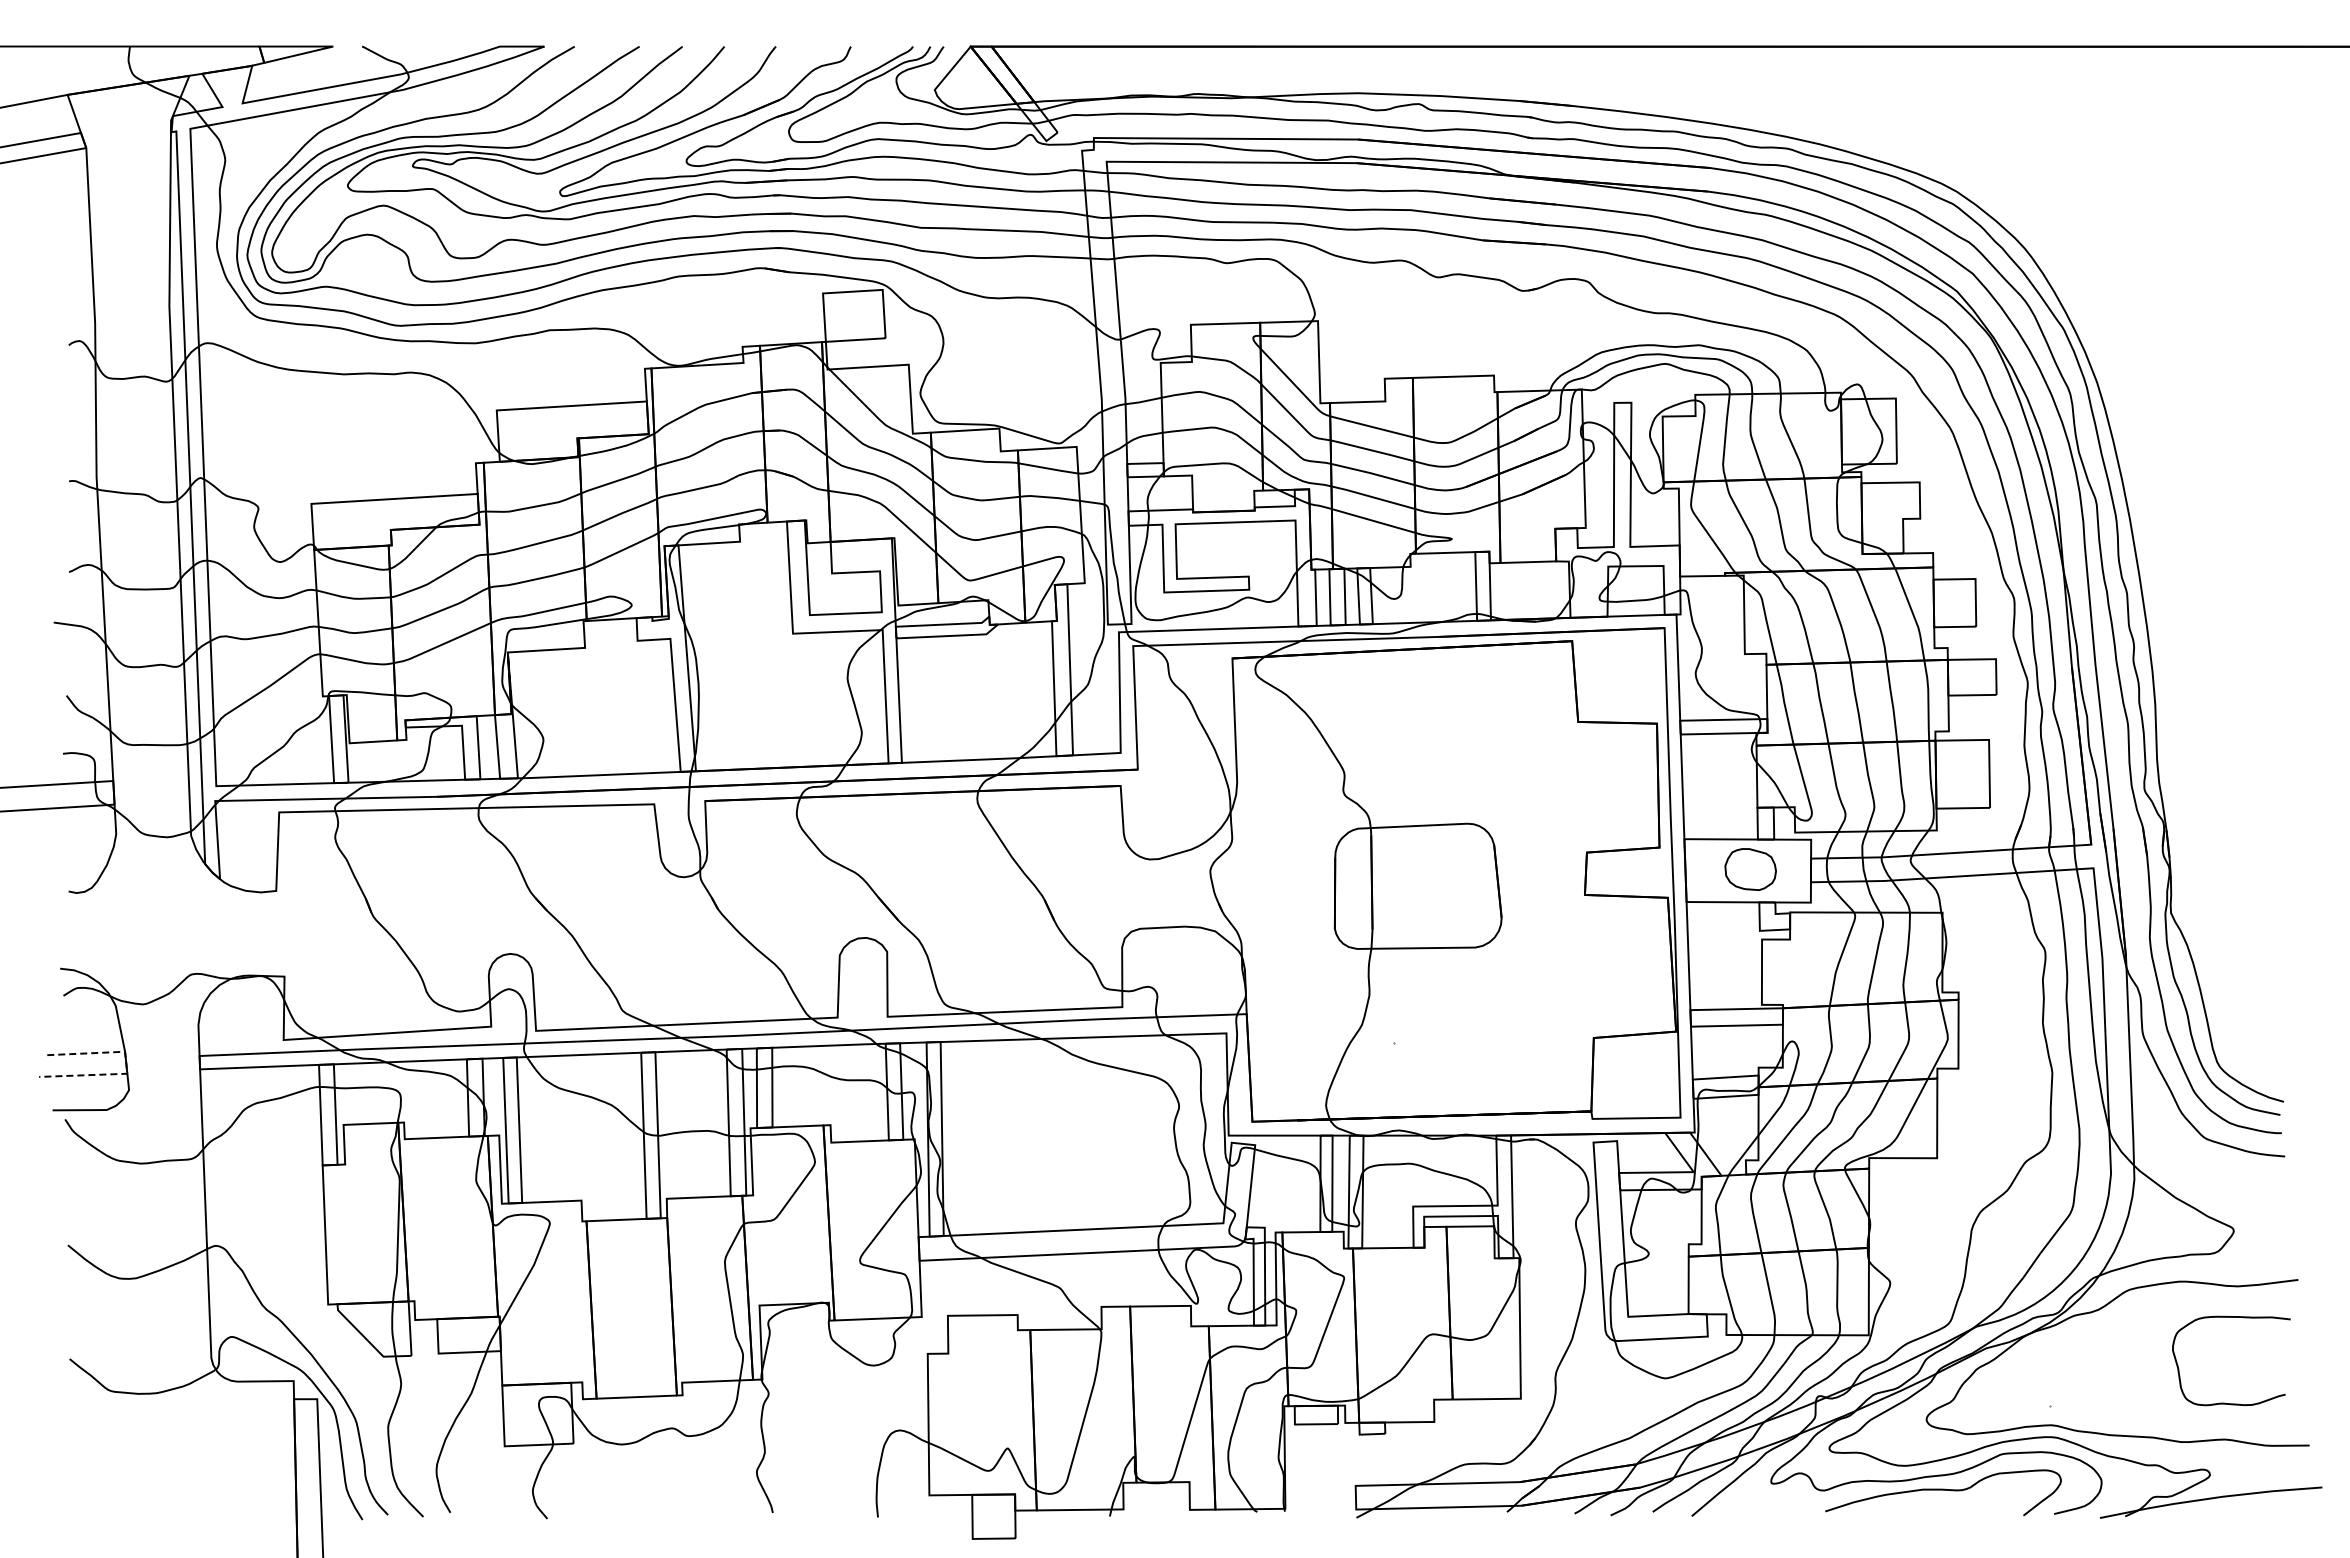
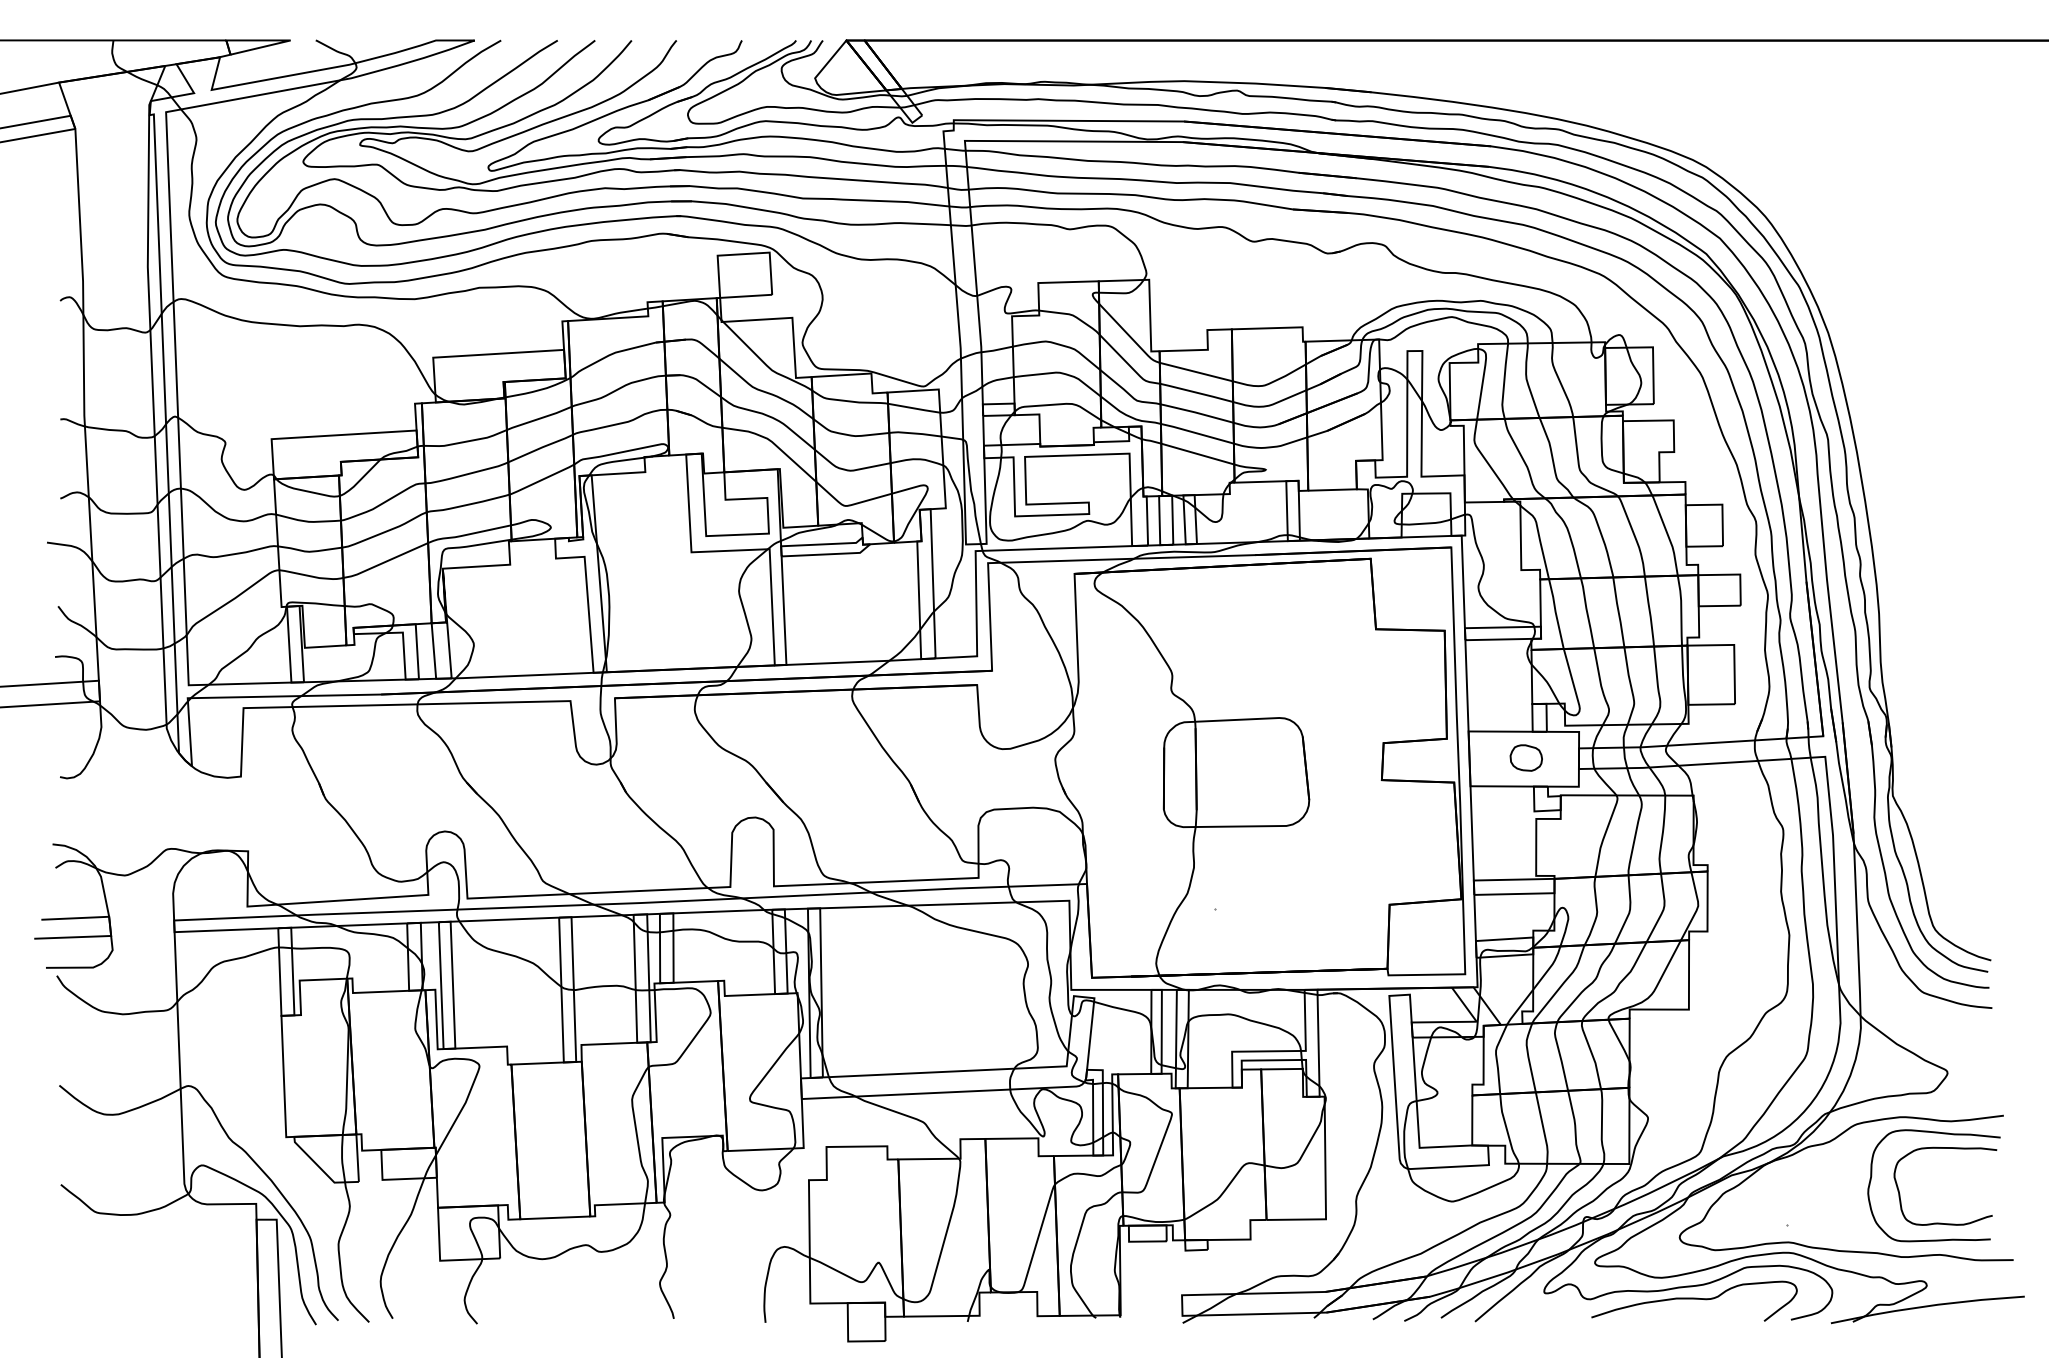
part: (1750, 869) -> (1526, 757), size x0.71
line: (126, 1068) -> (110, 931), dashed -> solid
curve: (2221, 1300) -> (1936, 1133), added

